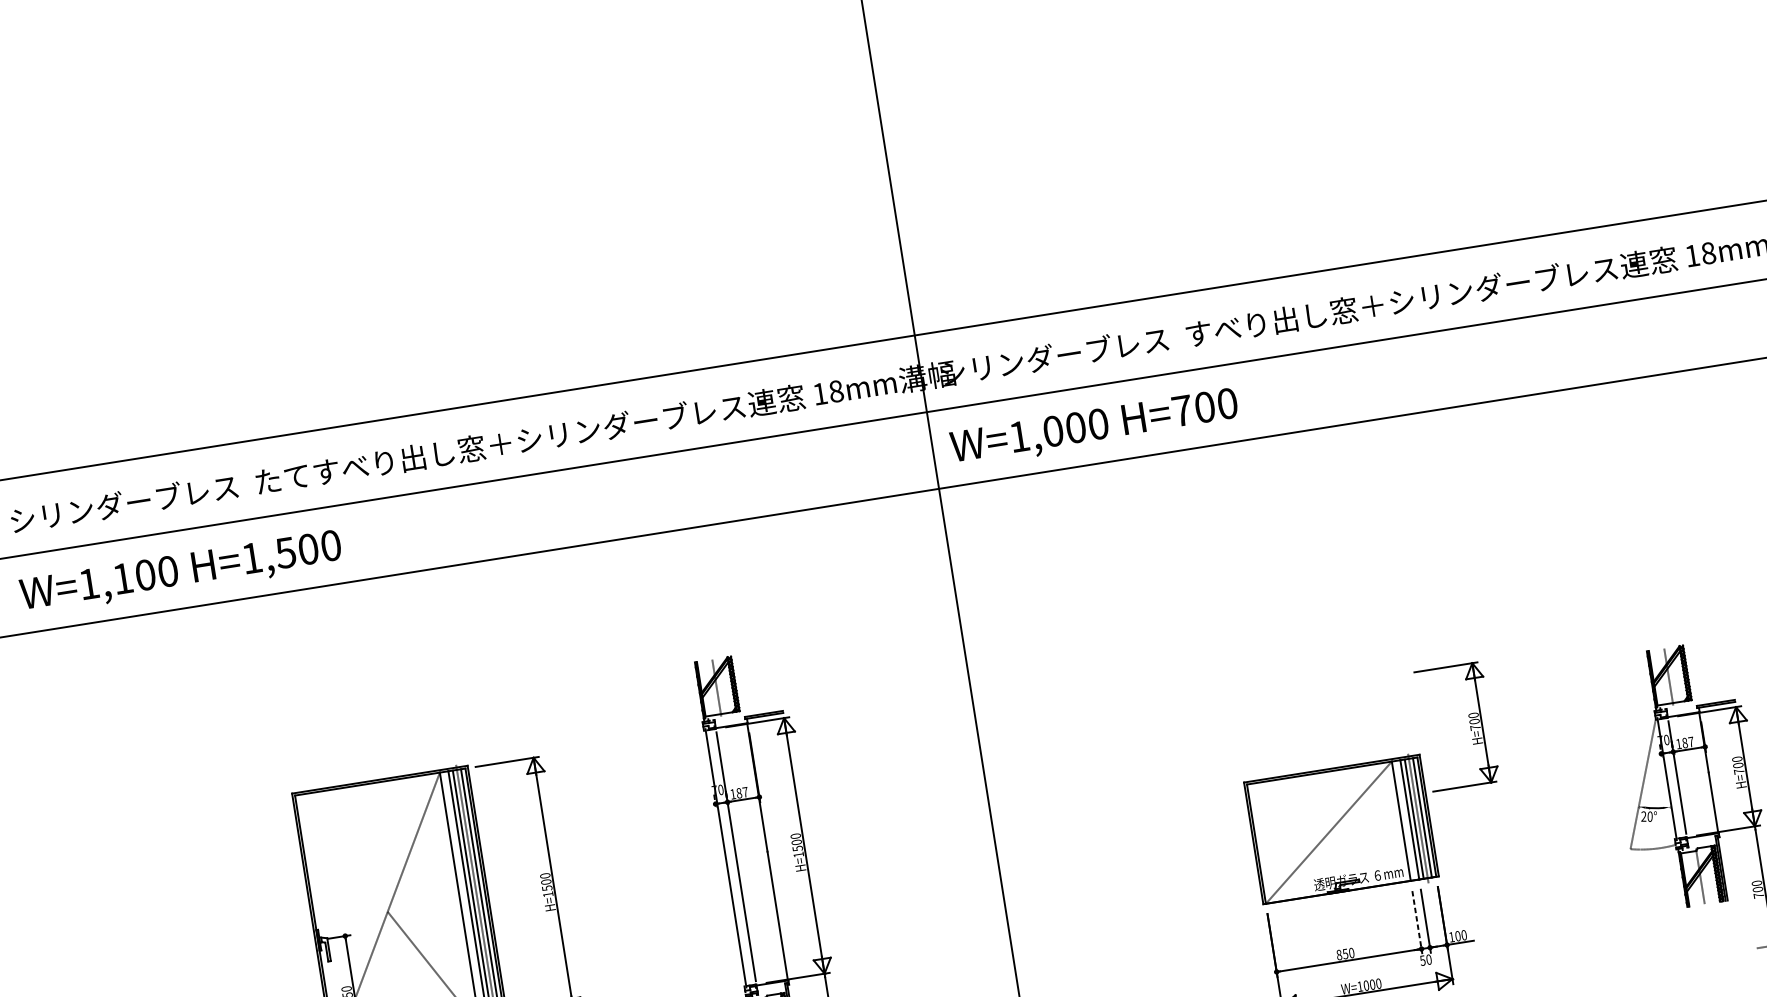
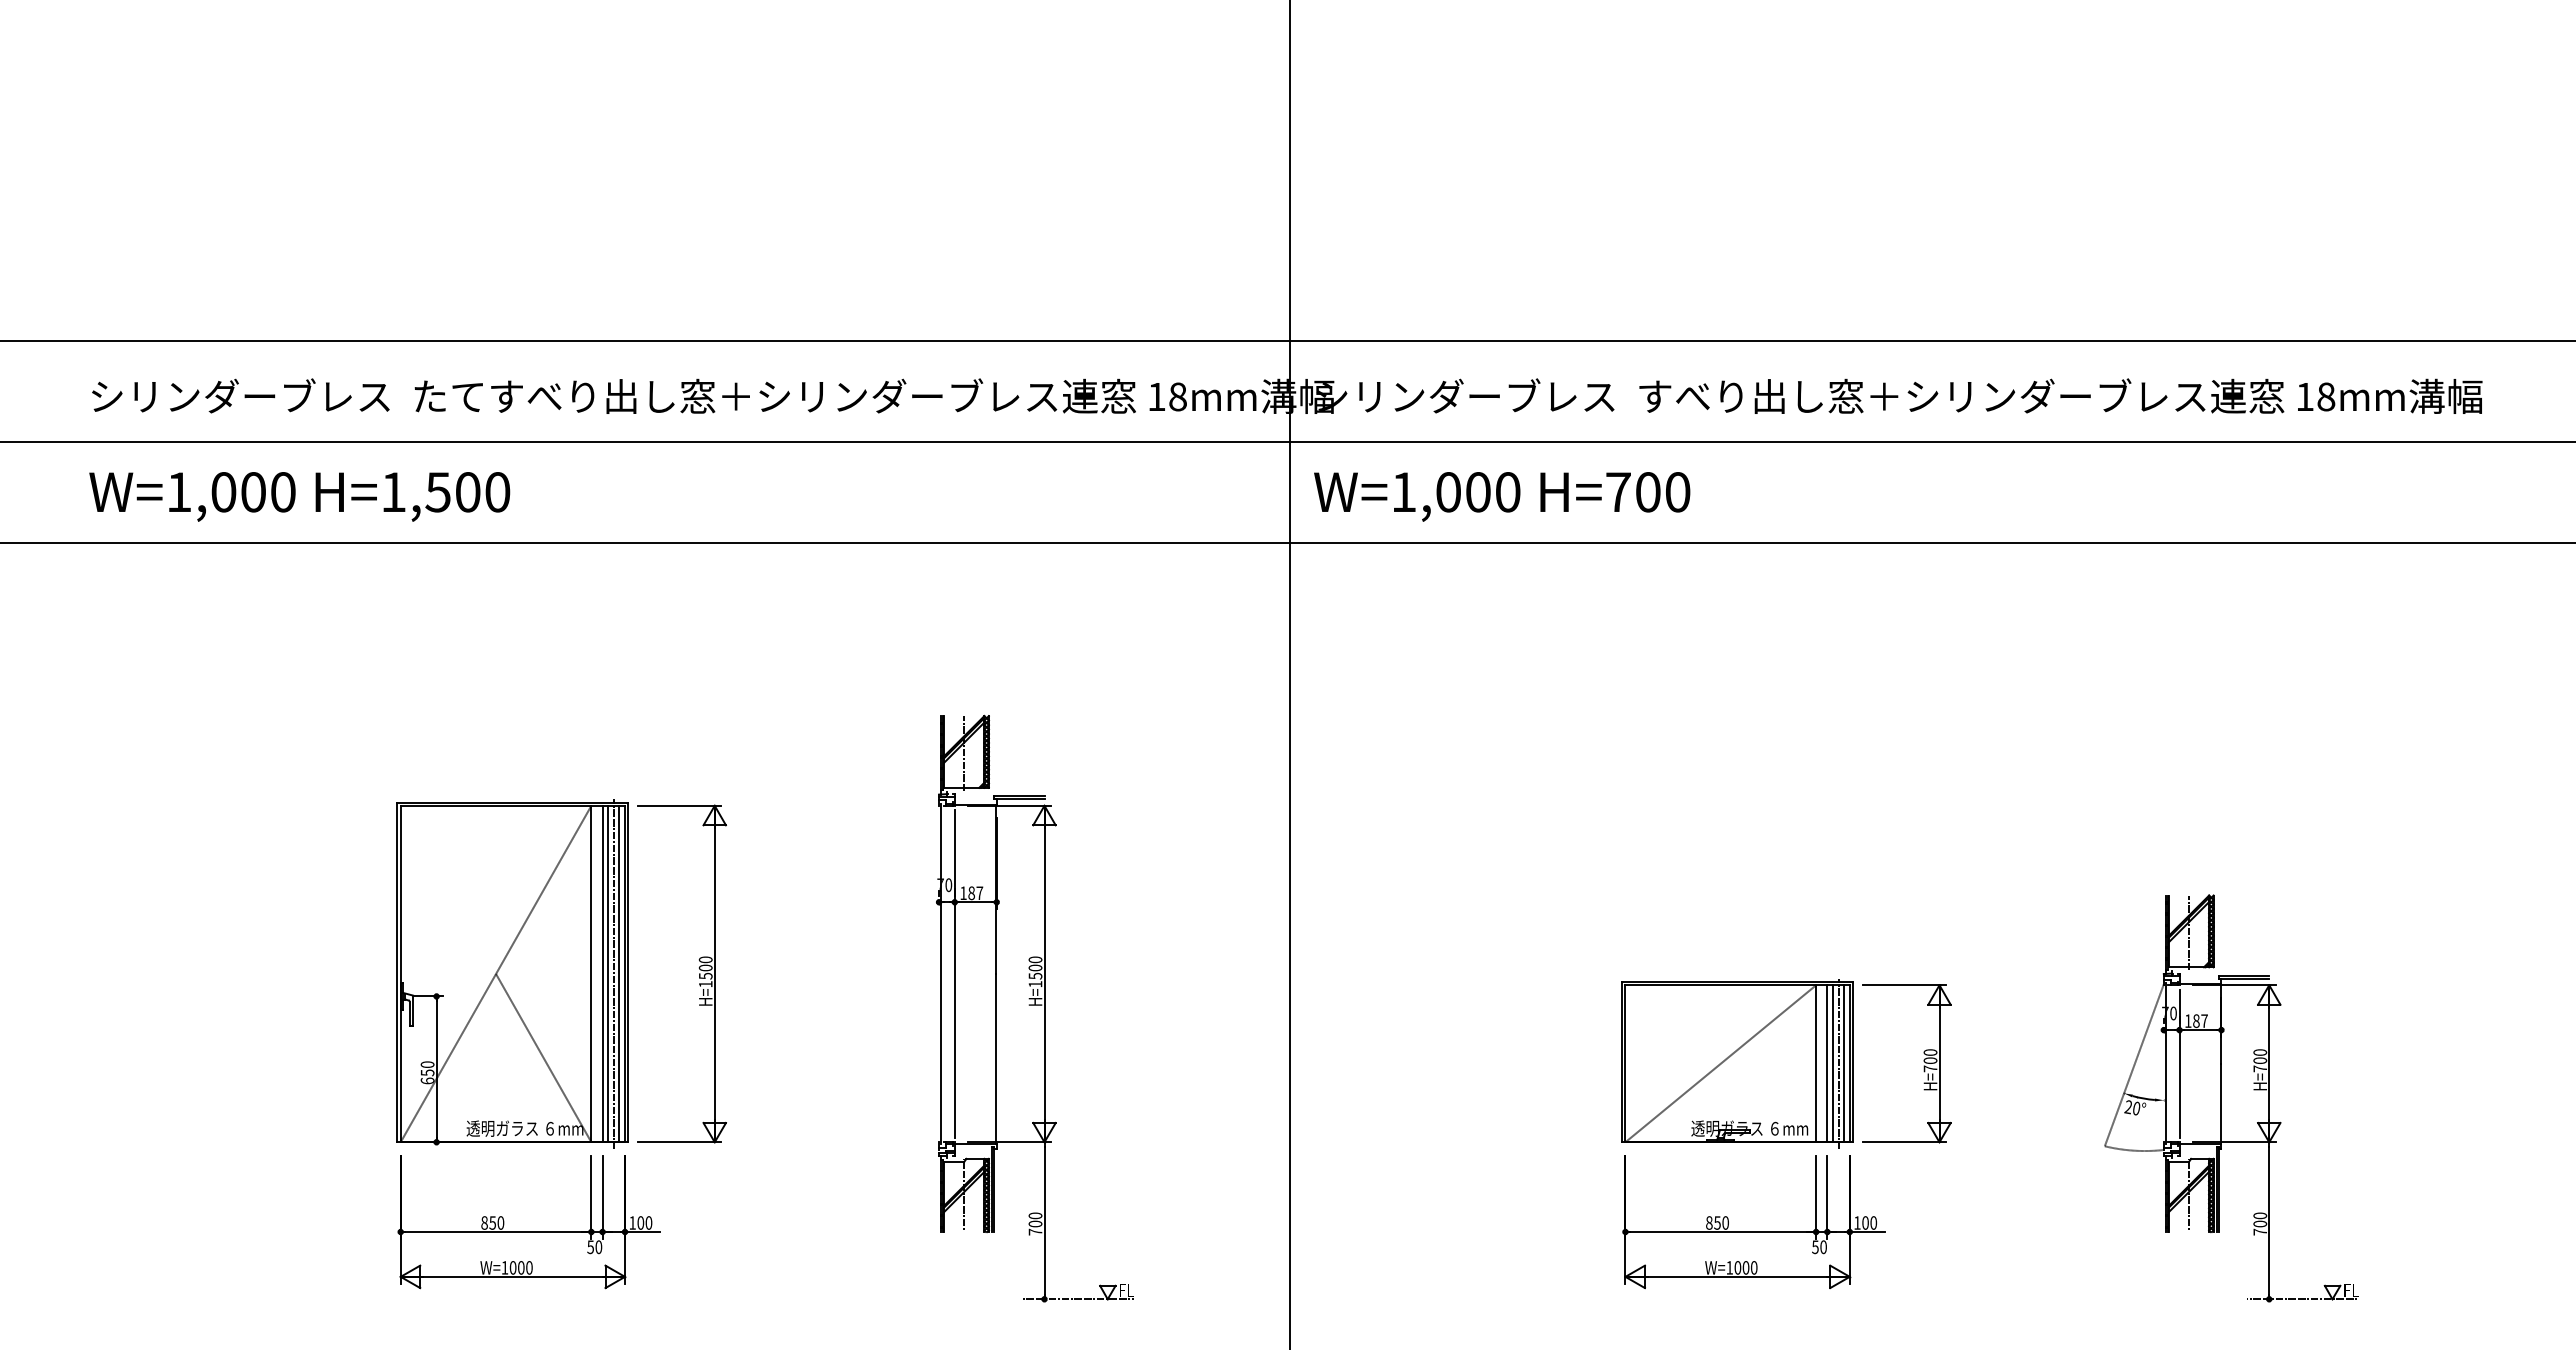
text: (122, 578) -> (223, 492), W=1,100 -> W=1,000
part: (1469, 723) -> (1923, 1061), moved
line: (1417, 922) -> (1816, 1197), dashed -> solid

